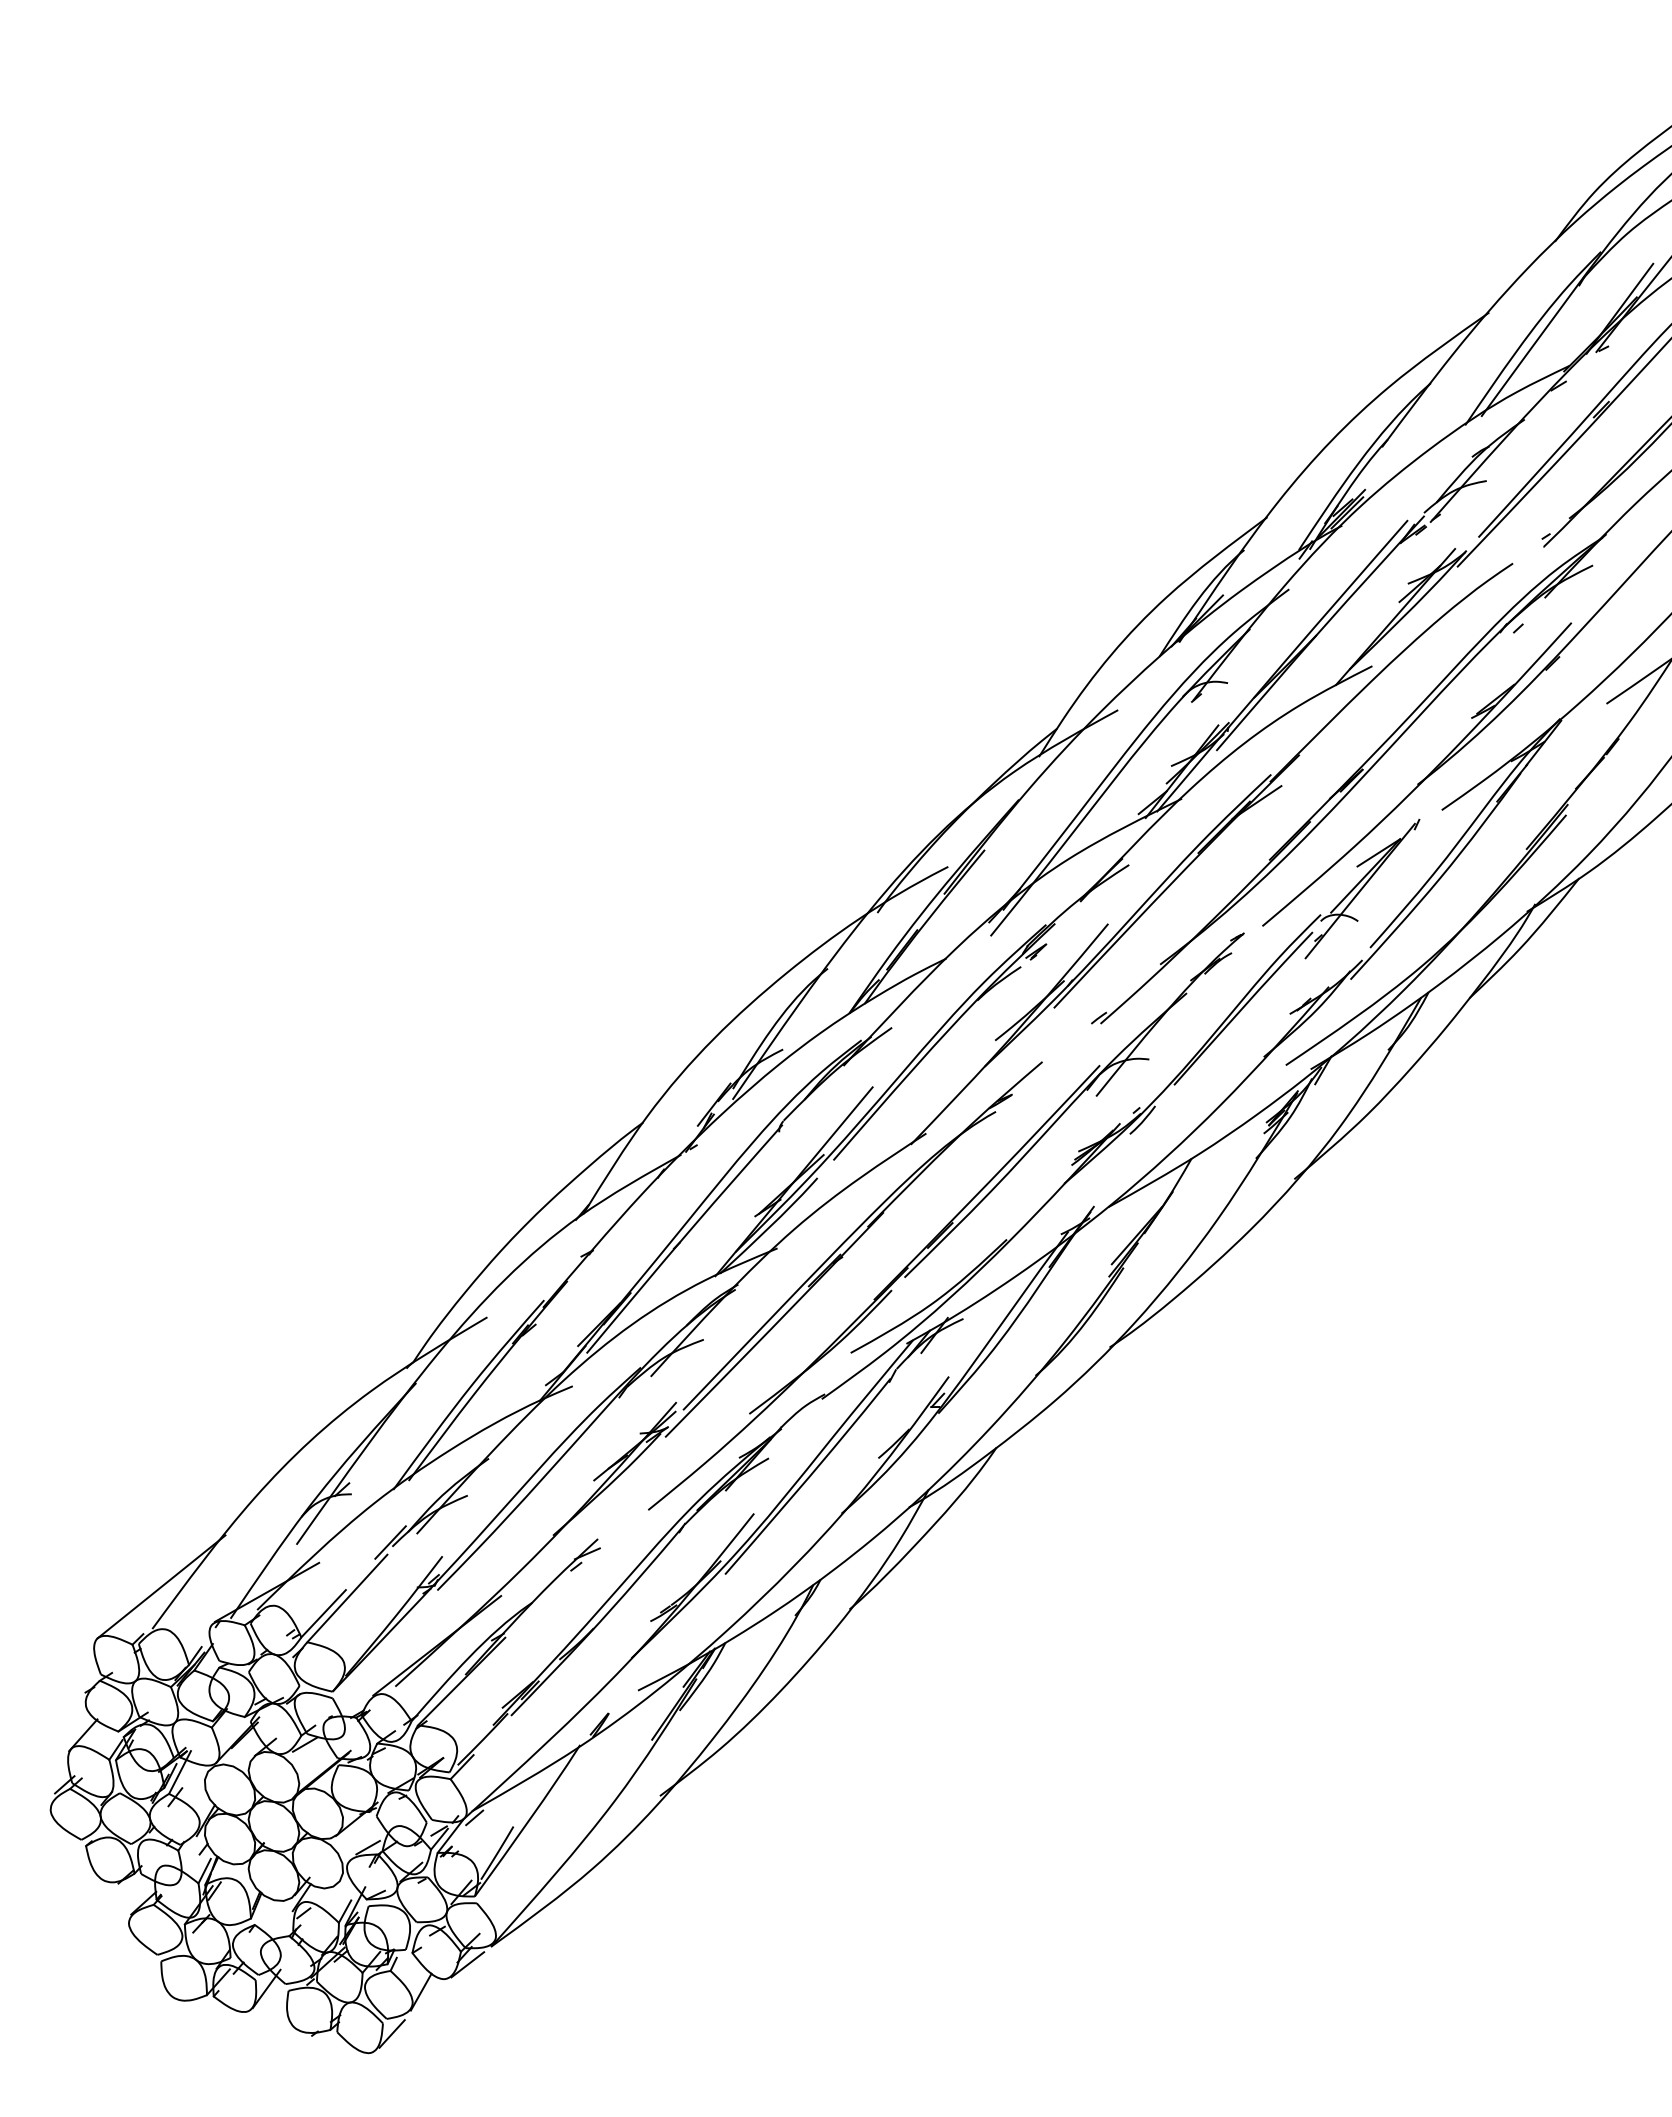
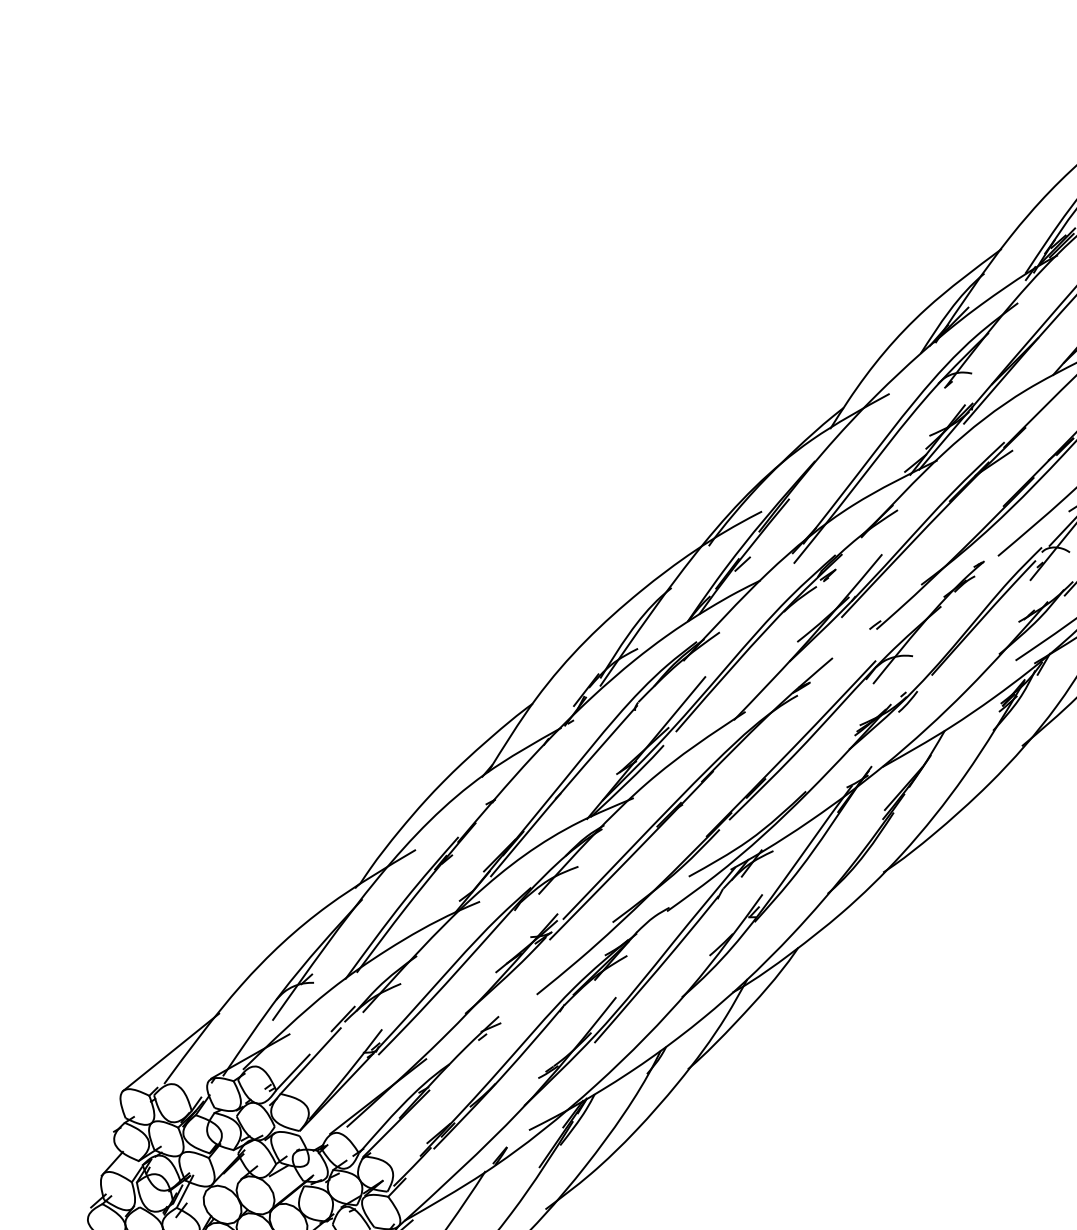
line: (922, 936) -> (742, 563), added

